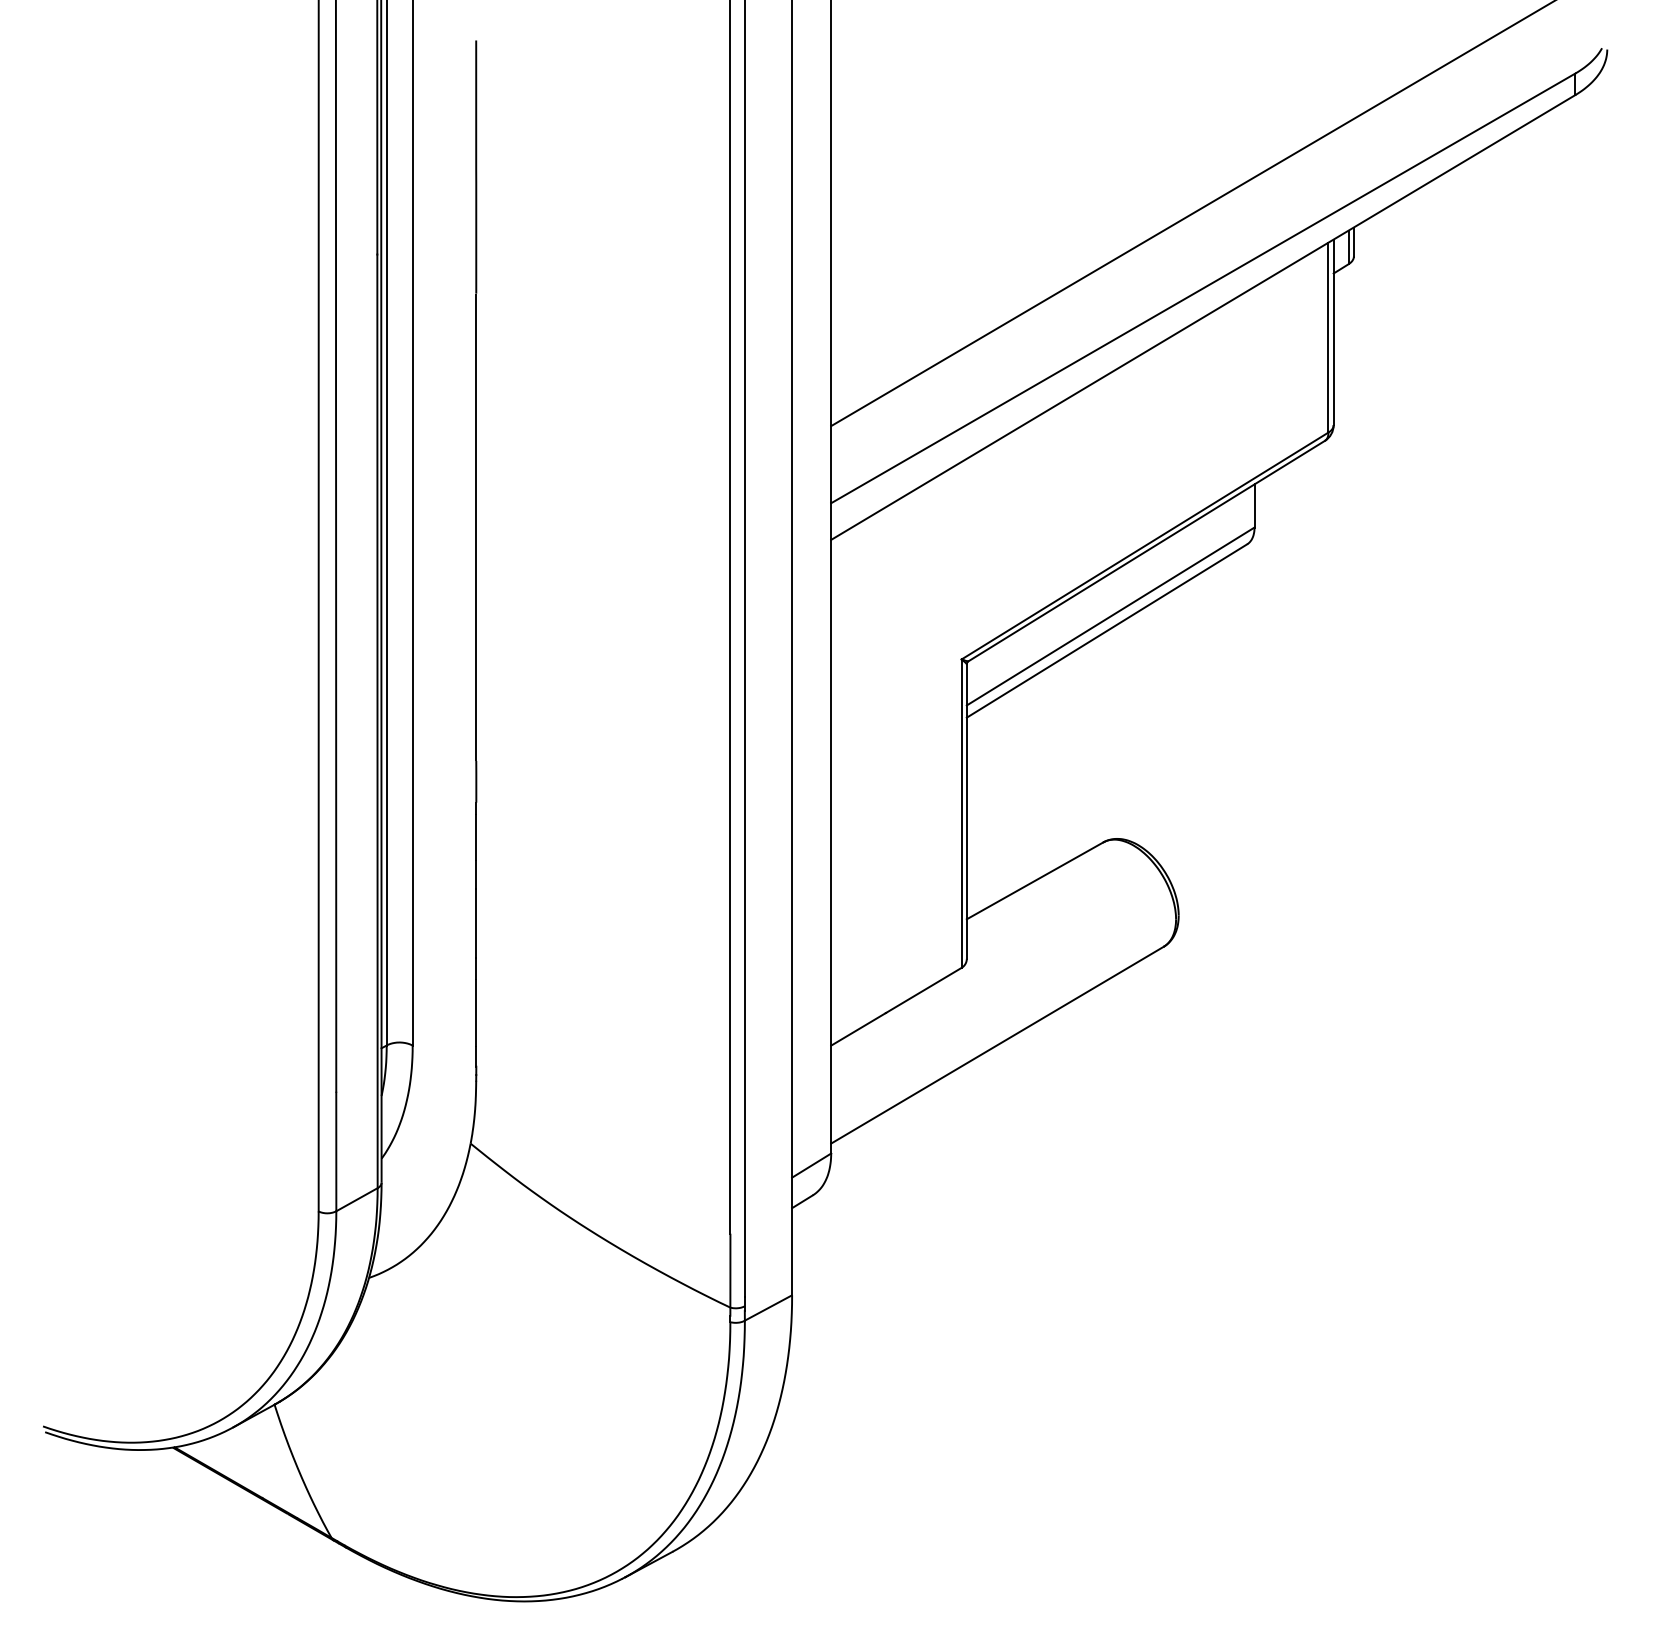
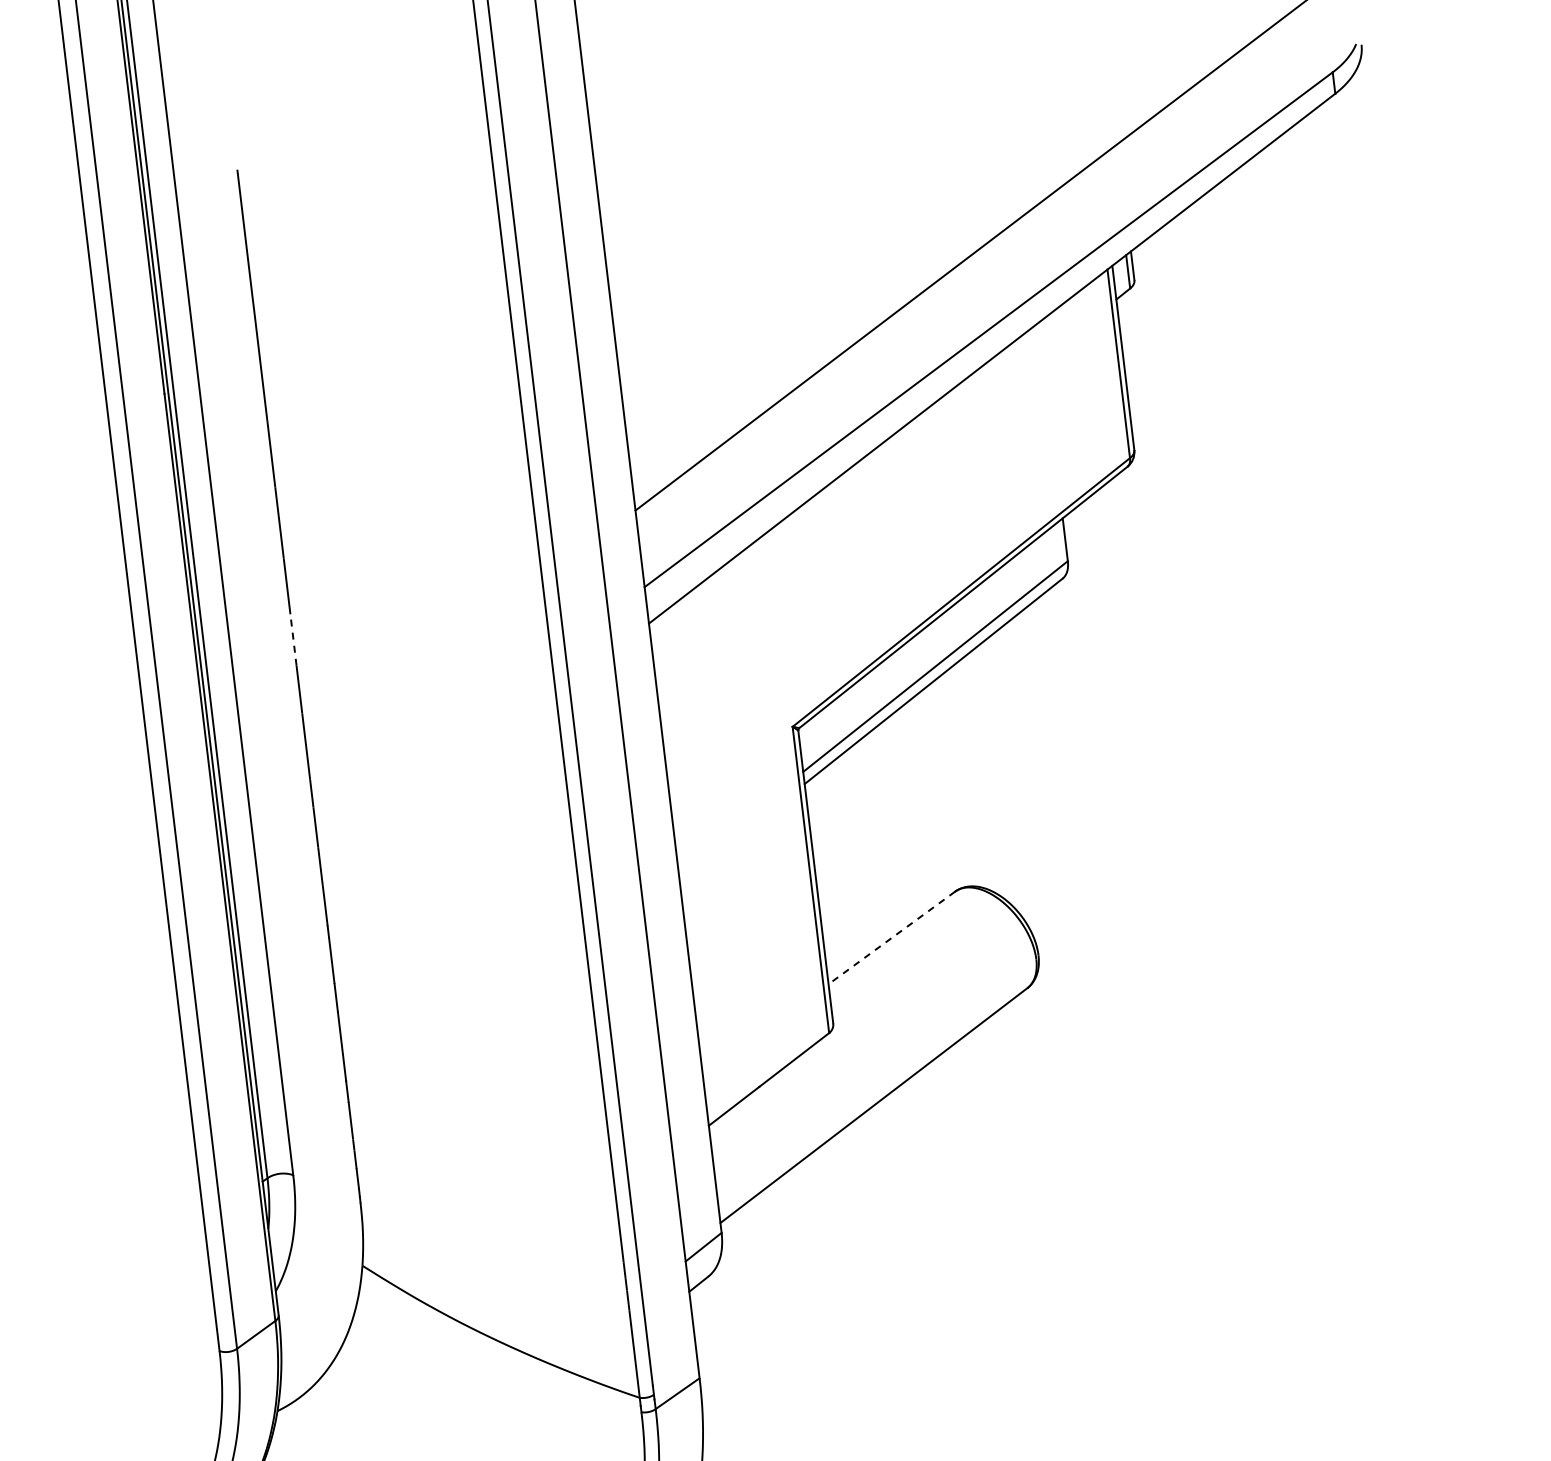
line: (476, 514) -> (293, 640), solid -> dashed
line: (1034, 881) -> (891, 938), solid -> dashed

